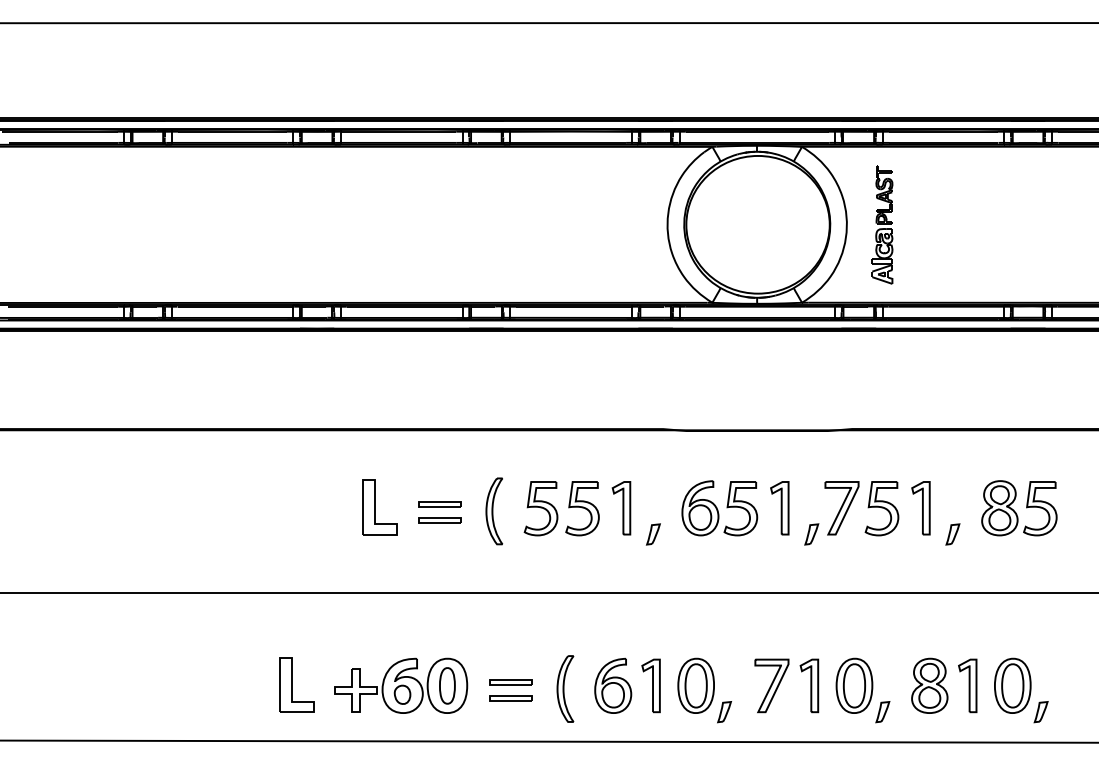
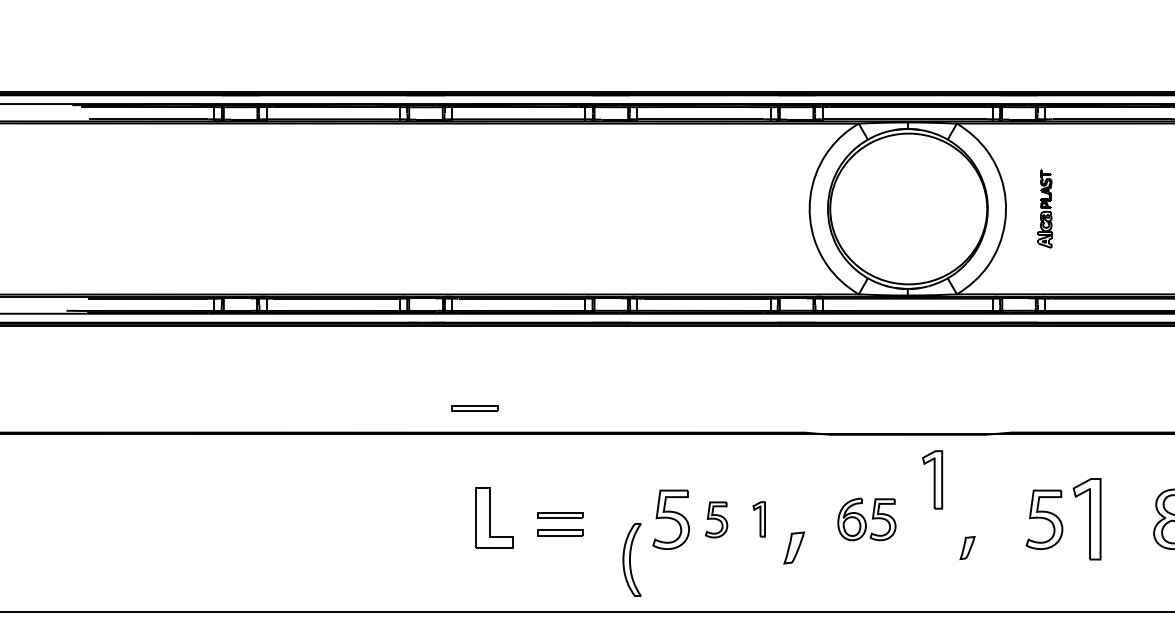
part: (882, 224) -> (1045, 208), size x0.6
part: (361, 406) -> (474, 407), added
part: (582, 508) -> (716, 519), size x0.6
part: (621, 508) -> (759, 519), size x0.6
part: (719, 508) -> (866, 519), size x0.7
part: (779, 508) -> (932, 480), moved
part: (841, 508) -> (1000, 519), removed
part: (920, 508) -> (1086, 519), size x1.4
part: (494, 511) -> (632, 560), moved
part: (653, 534) -> (794, 548), size x1.4
part: (952, 534) -> (1121, 548), removed

